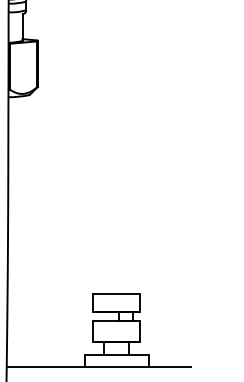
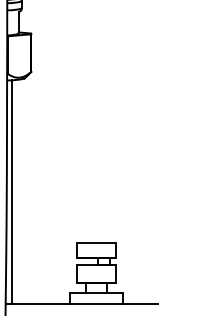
line: (14, 231) -> (12, 191), added

